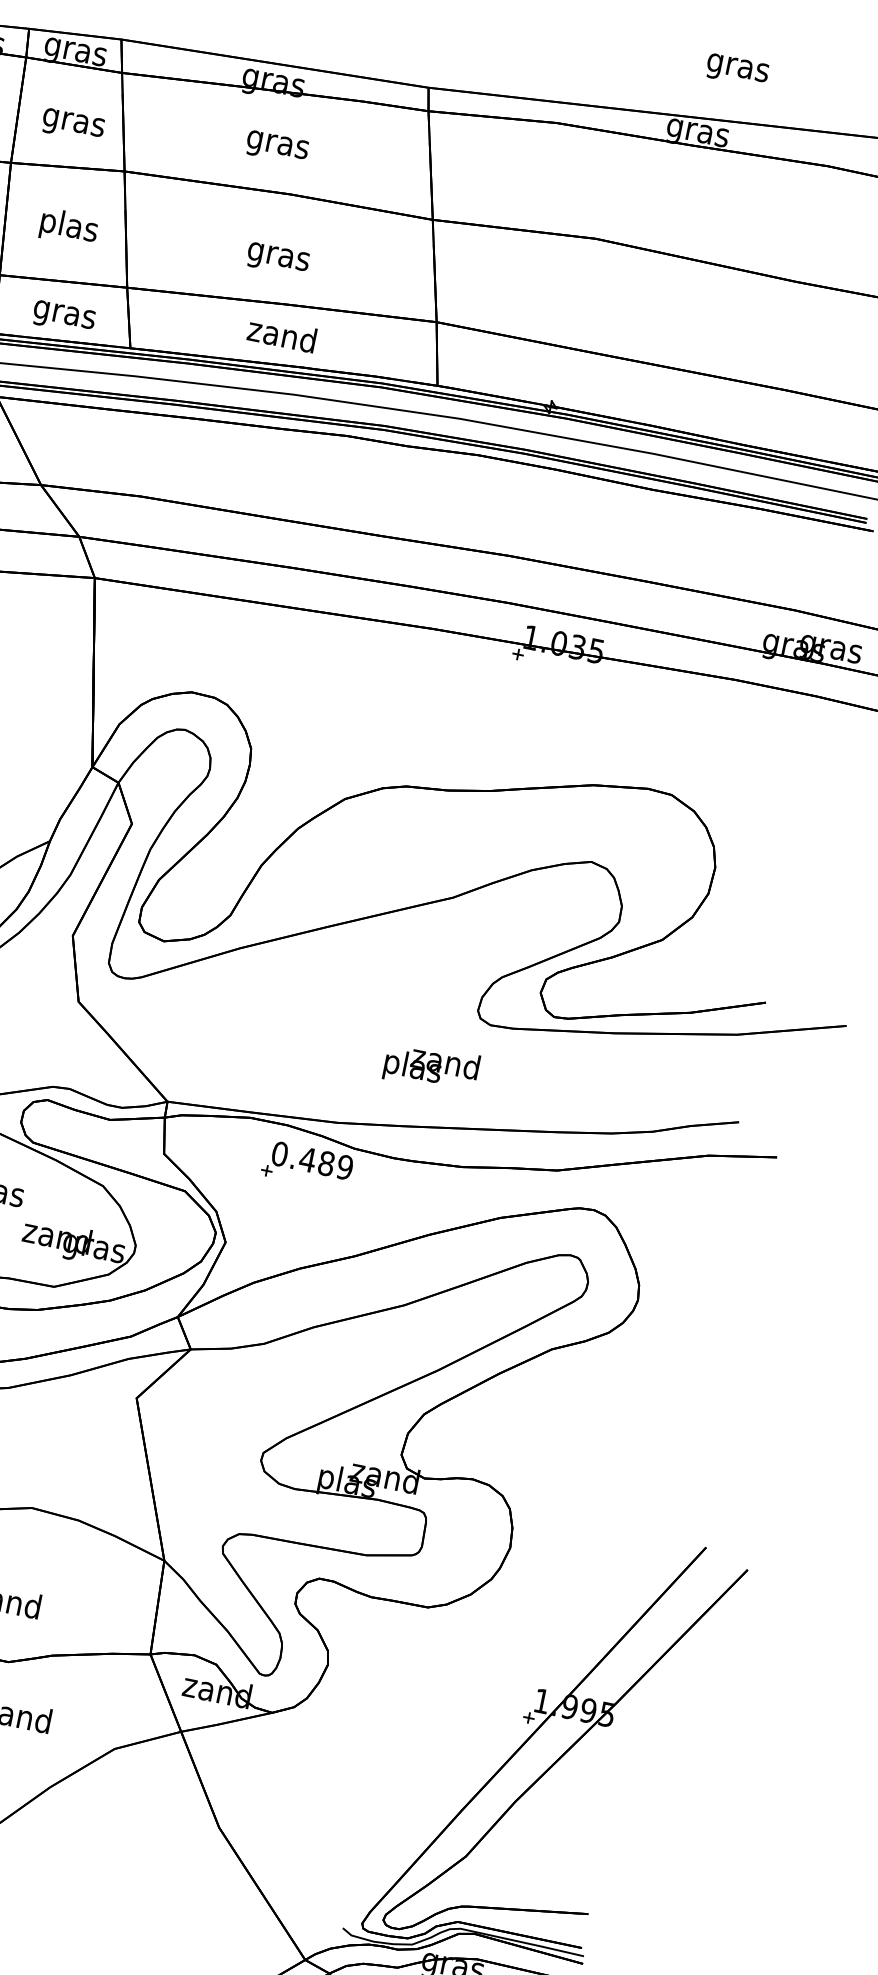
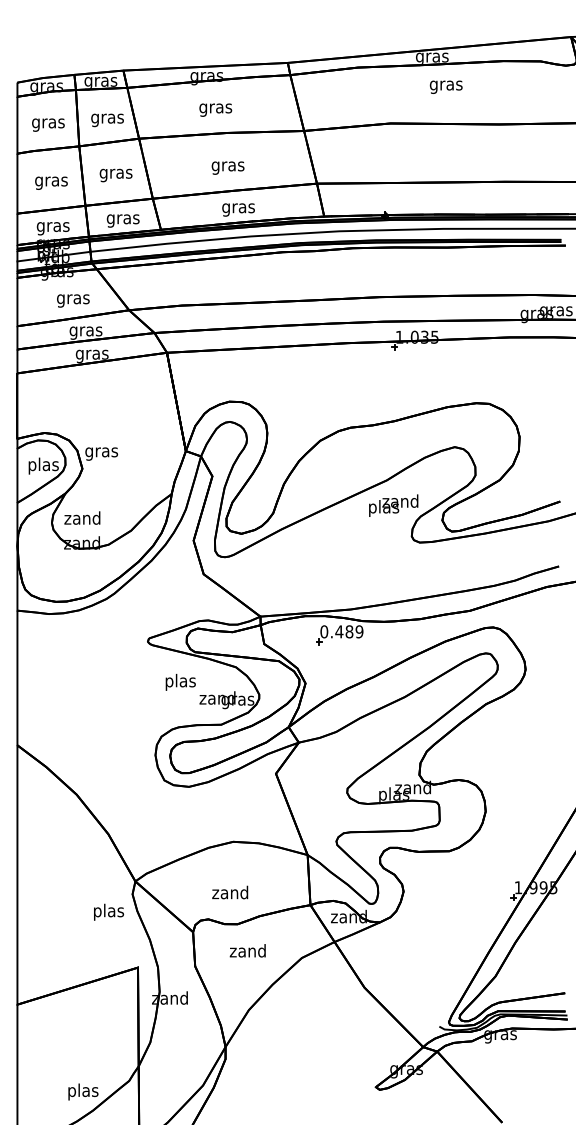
text: (736, 69) -> (445, 86), moved
text: (67, 226) -> (115, 173), plas -> gras
text: (282, 336) -> (238, 207), zand -> gras
text: (431, 1066) -> (393, 505), moved

